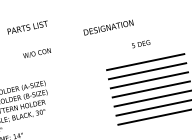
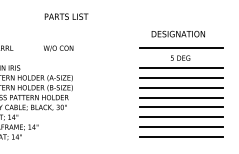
text: (107, 27) -> (177, 33), moved
line: (140, 34) -> (181, 48), added
line: (143, 52) -> (181, 67), added
text: (37, 53) -> (58, 48), moved

